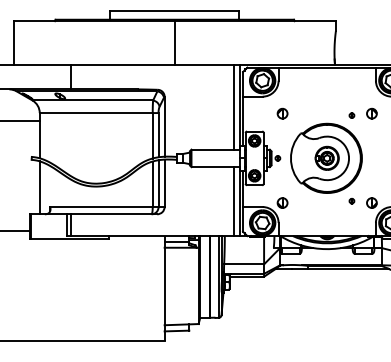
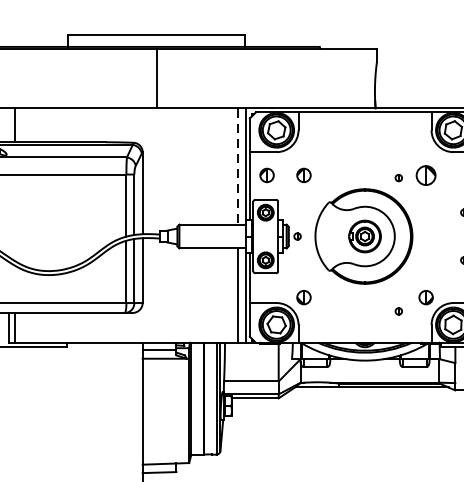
line: (234, 107) -> (238, 166), solid -> dashed
part: (255, 113) -> (266, 175), added
part: (371, 113) -> (425, 175), size x1.4
part: (351, 201) -> (398, 311), moved

